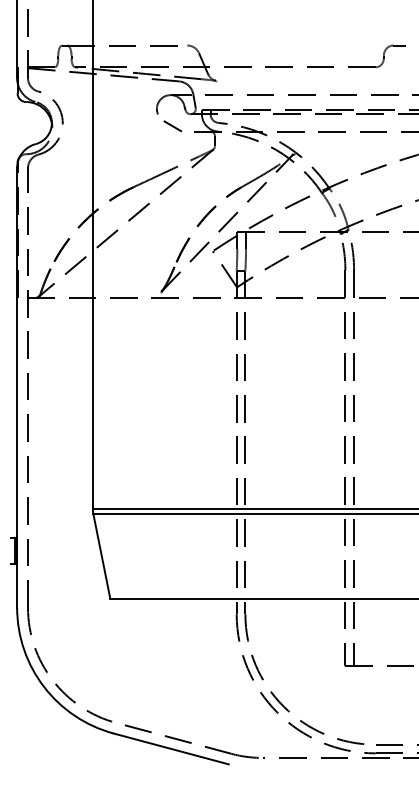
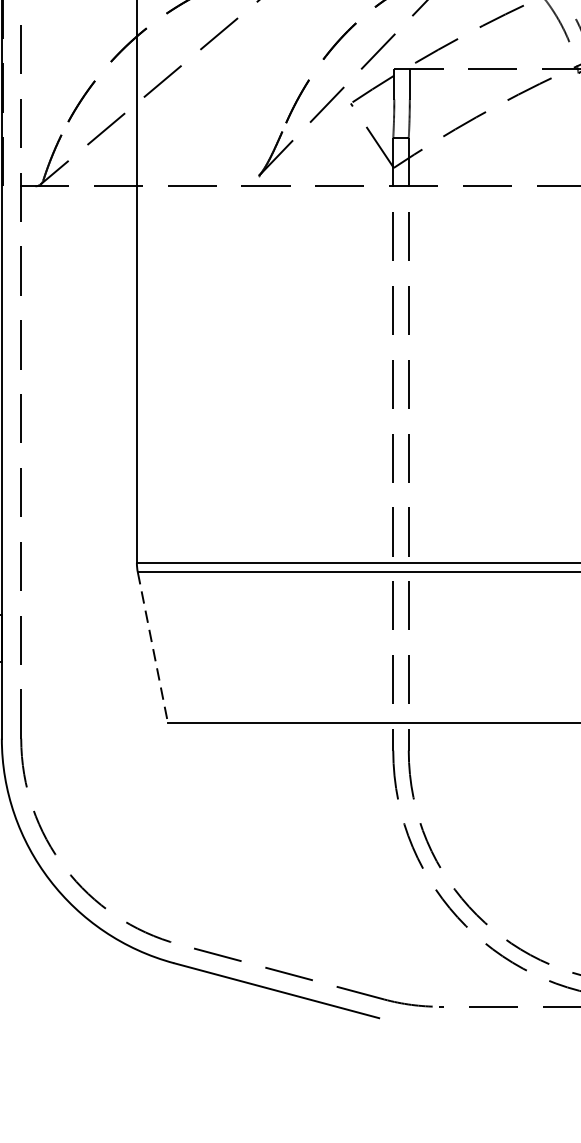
line: (101, 556) -> (152, 647), solid -> dashed

